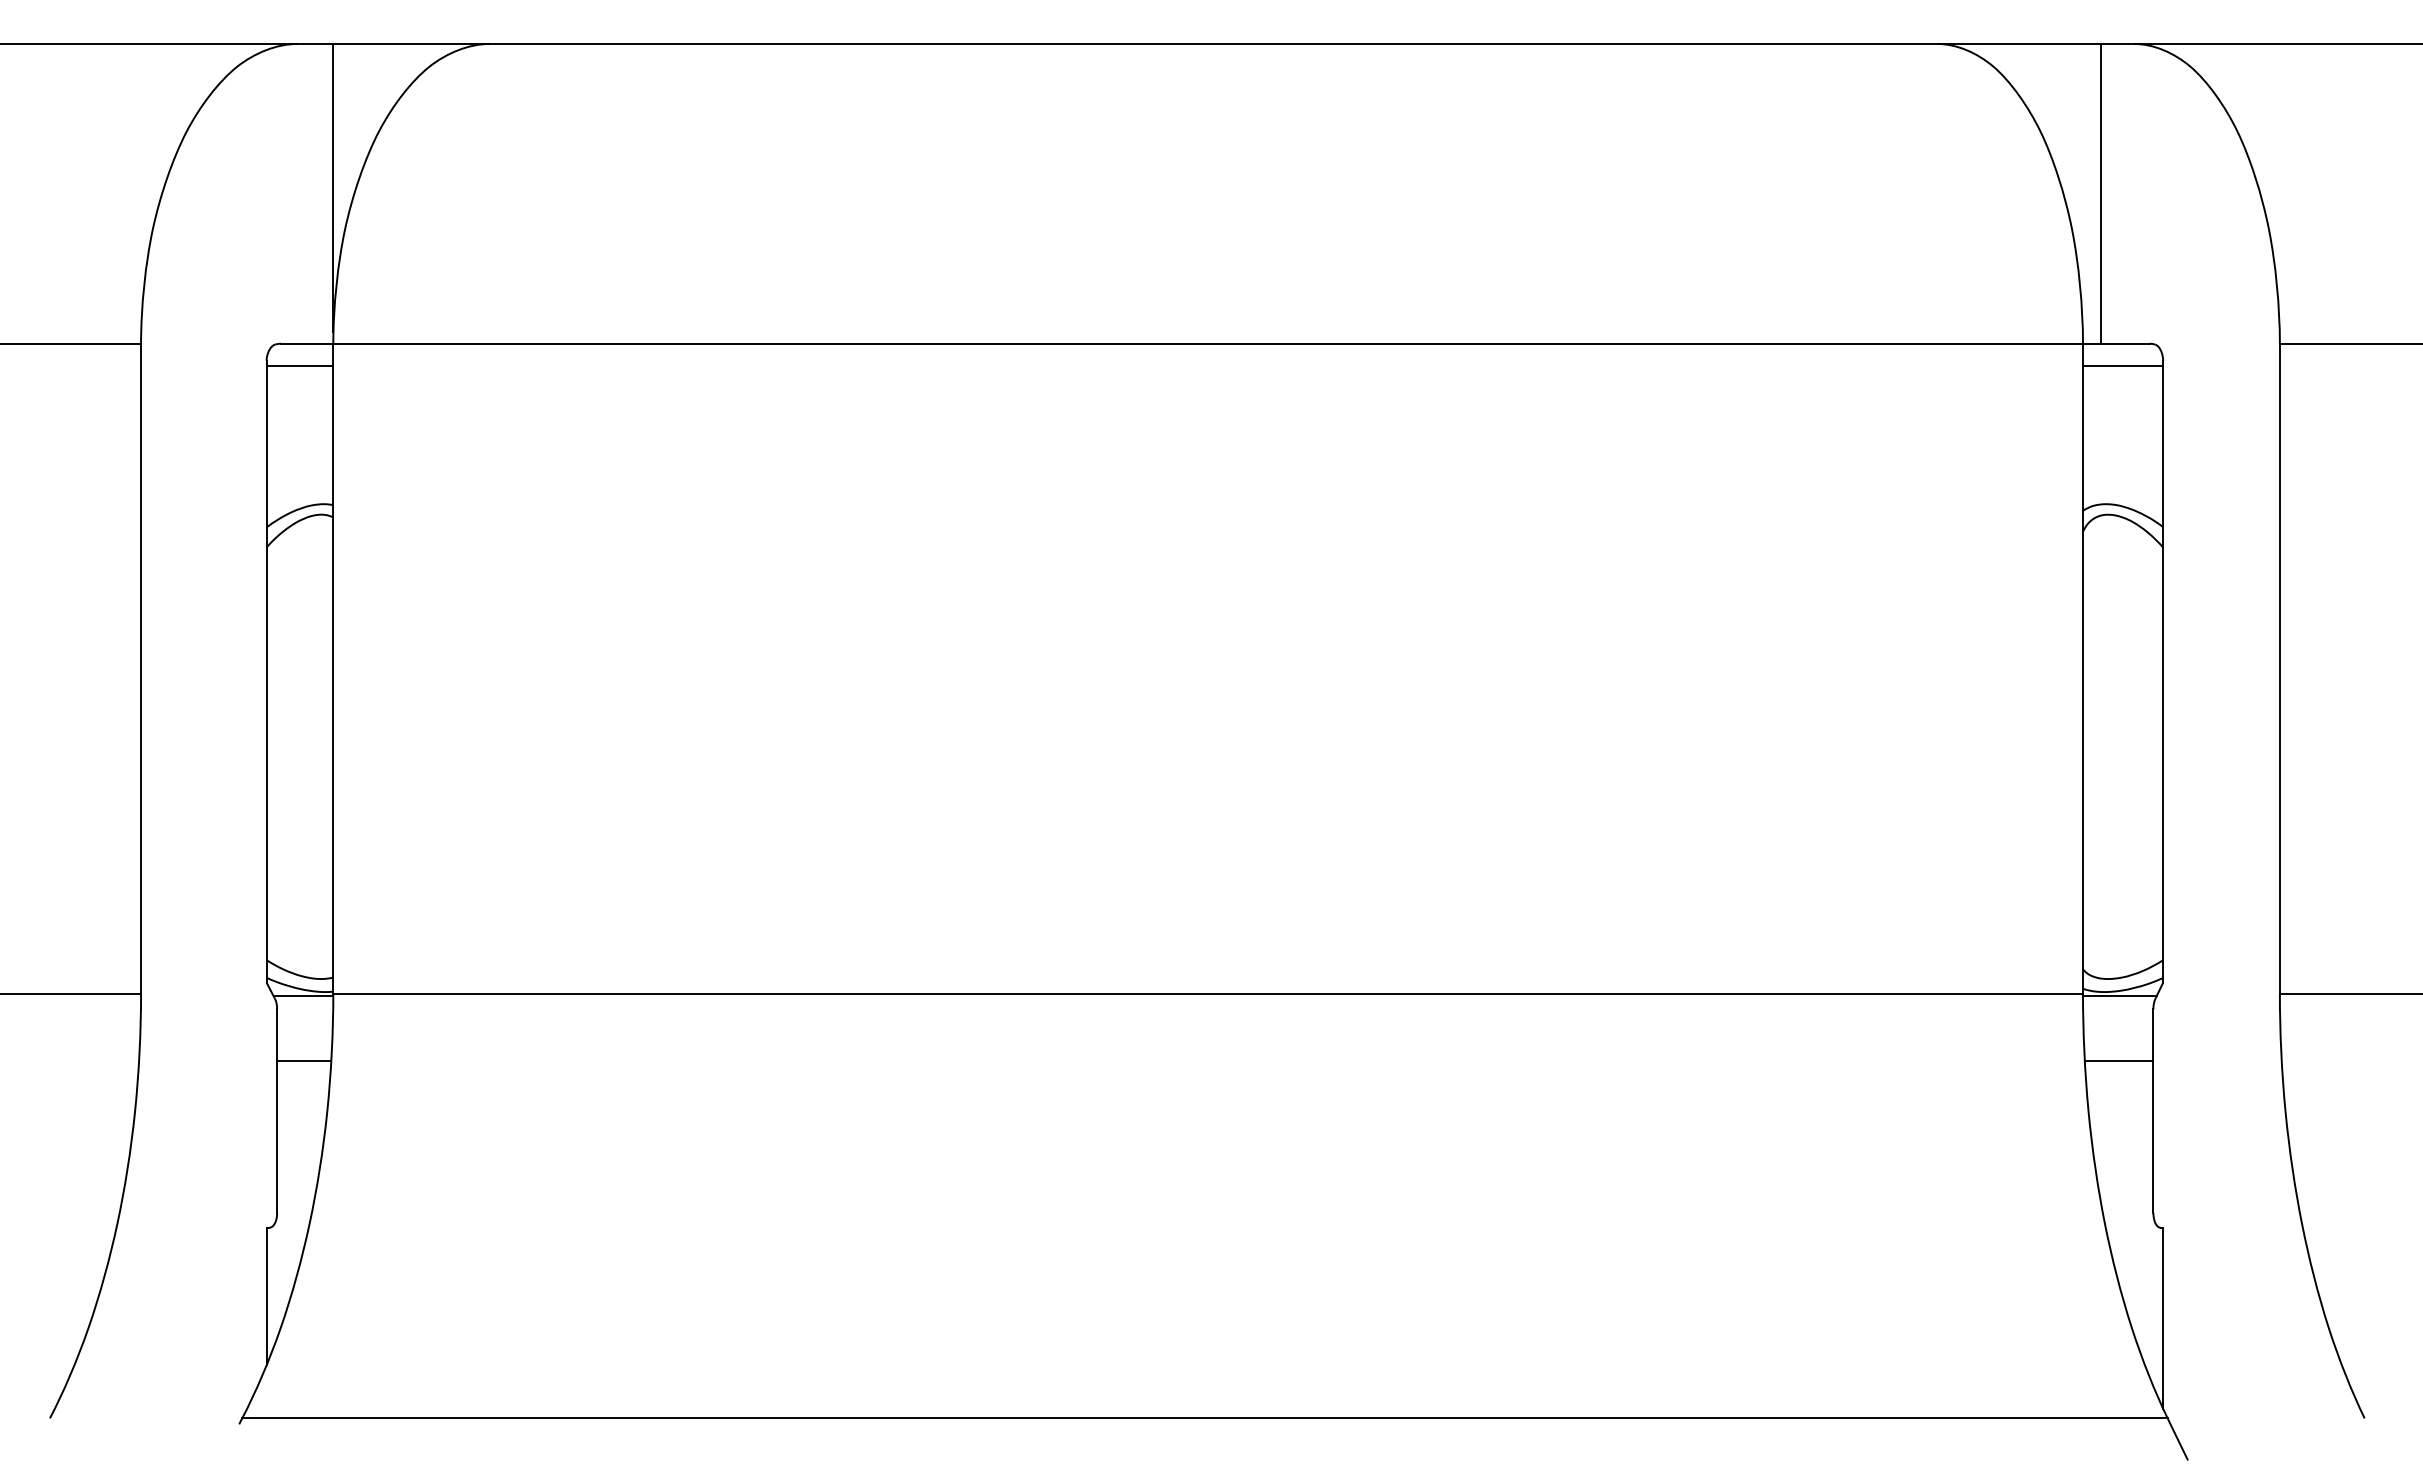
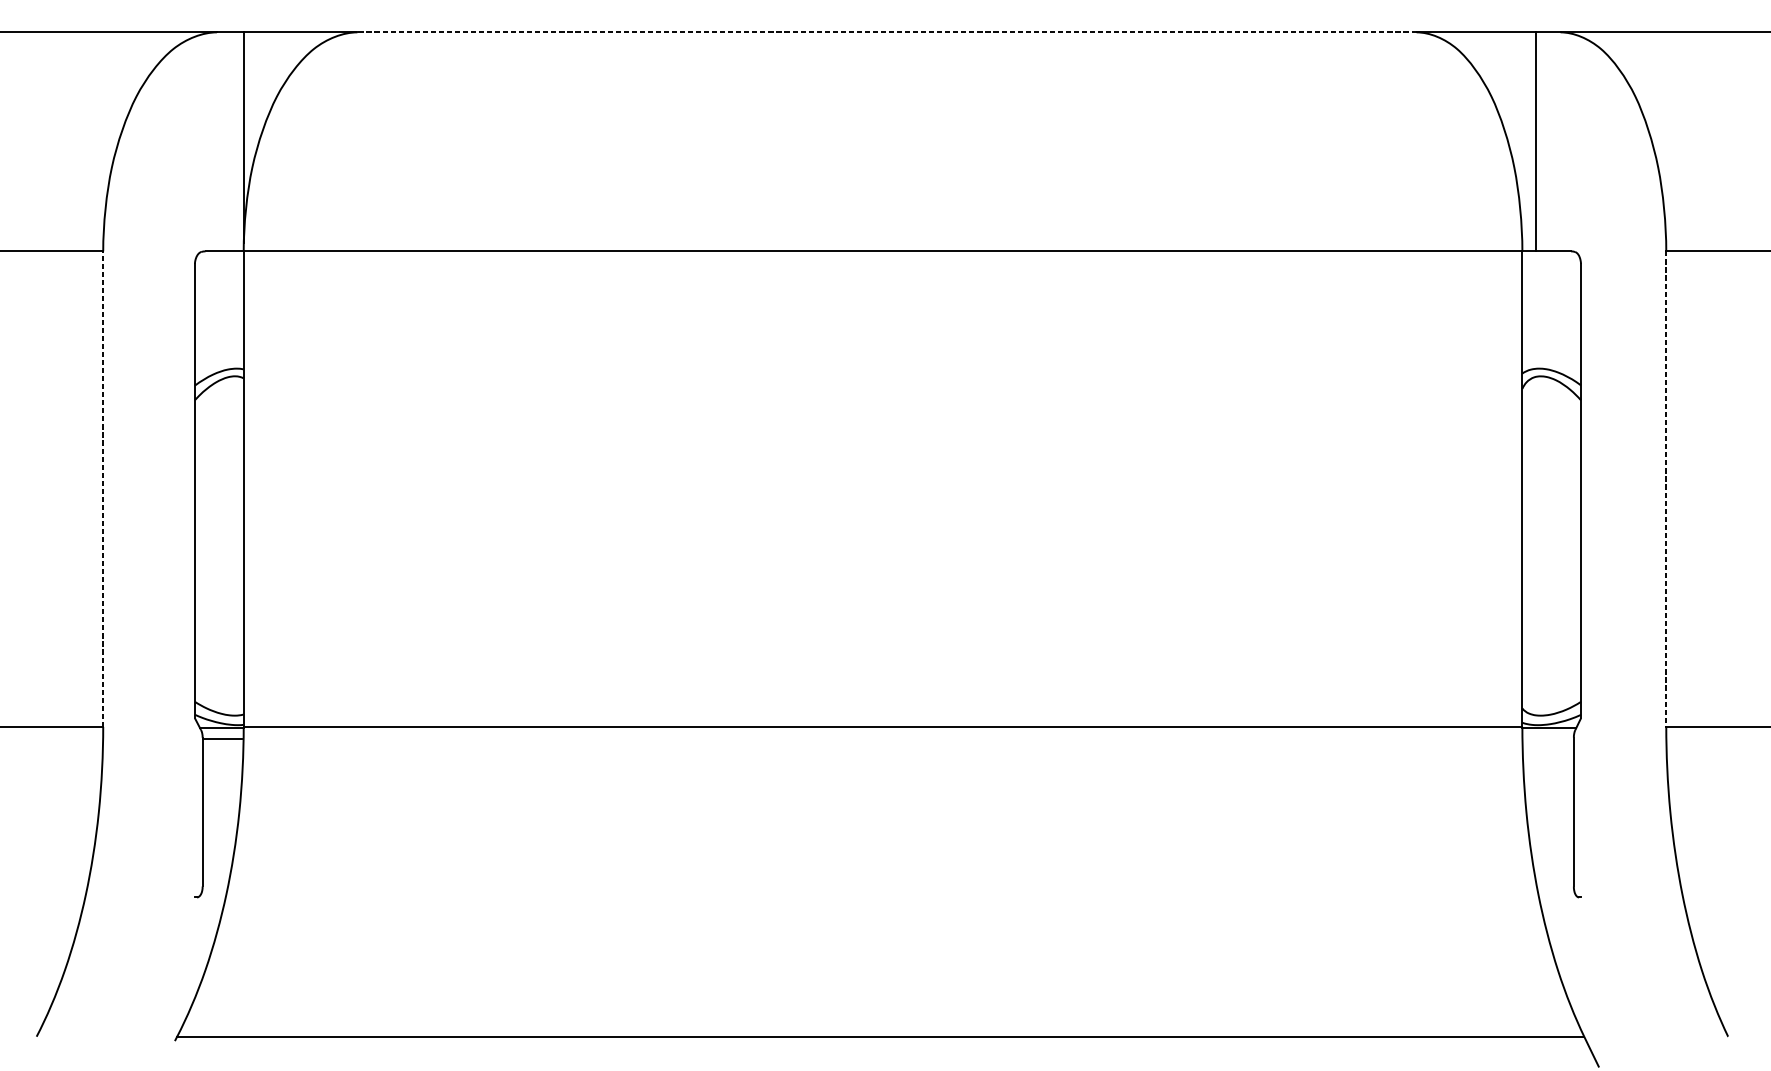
line: (1213, 44) -> (886, 32), solid -> dashed
line: (299, 365) -> (219, 267), removed
line: (2123, 365) -> (1551, 267), removed
line: (141, 668) -> (103, 488), solid -> dashed
line: (2279, 669) -> (1665, 489), solid -> dashed
line: (304, 1061) -> (222, 739), moved
line: (2118, 1061) -> (1548, 775), removed
line: (266, 1296) -> (194, 947), removed
line: (2163, 1317) -> (1581, 963), removed

